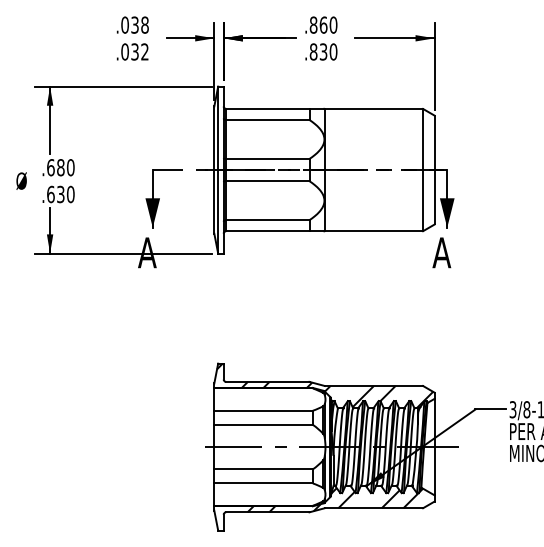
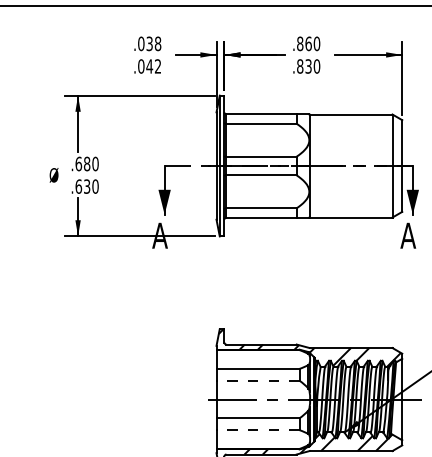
text: (134, 51) -> (149, 66), .032 -> .042
line: (263, 424) -> (257, 380), solid -> dashed
line: (263, 483) -> (257, 430), solid -> dashed

